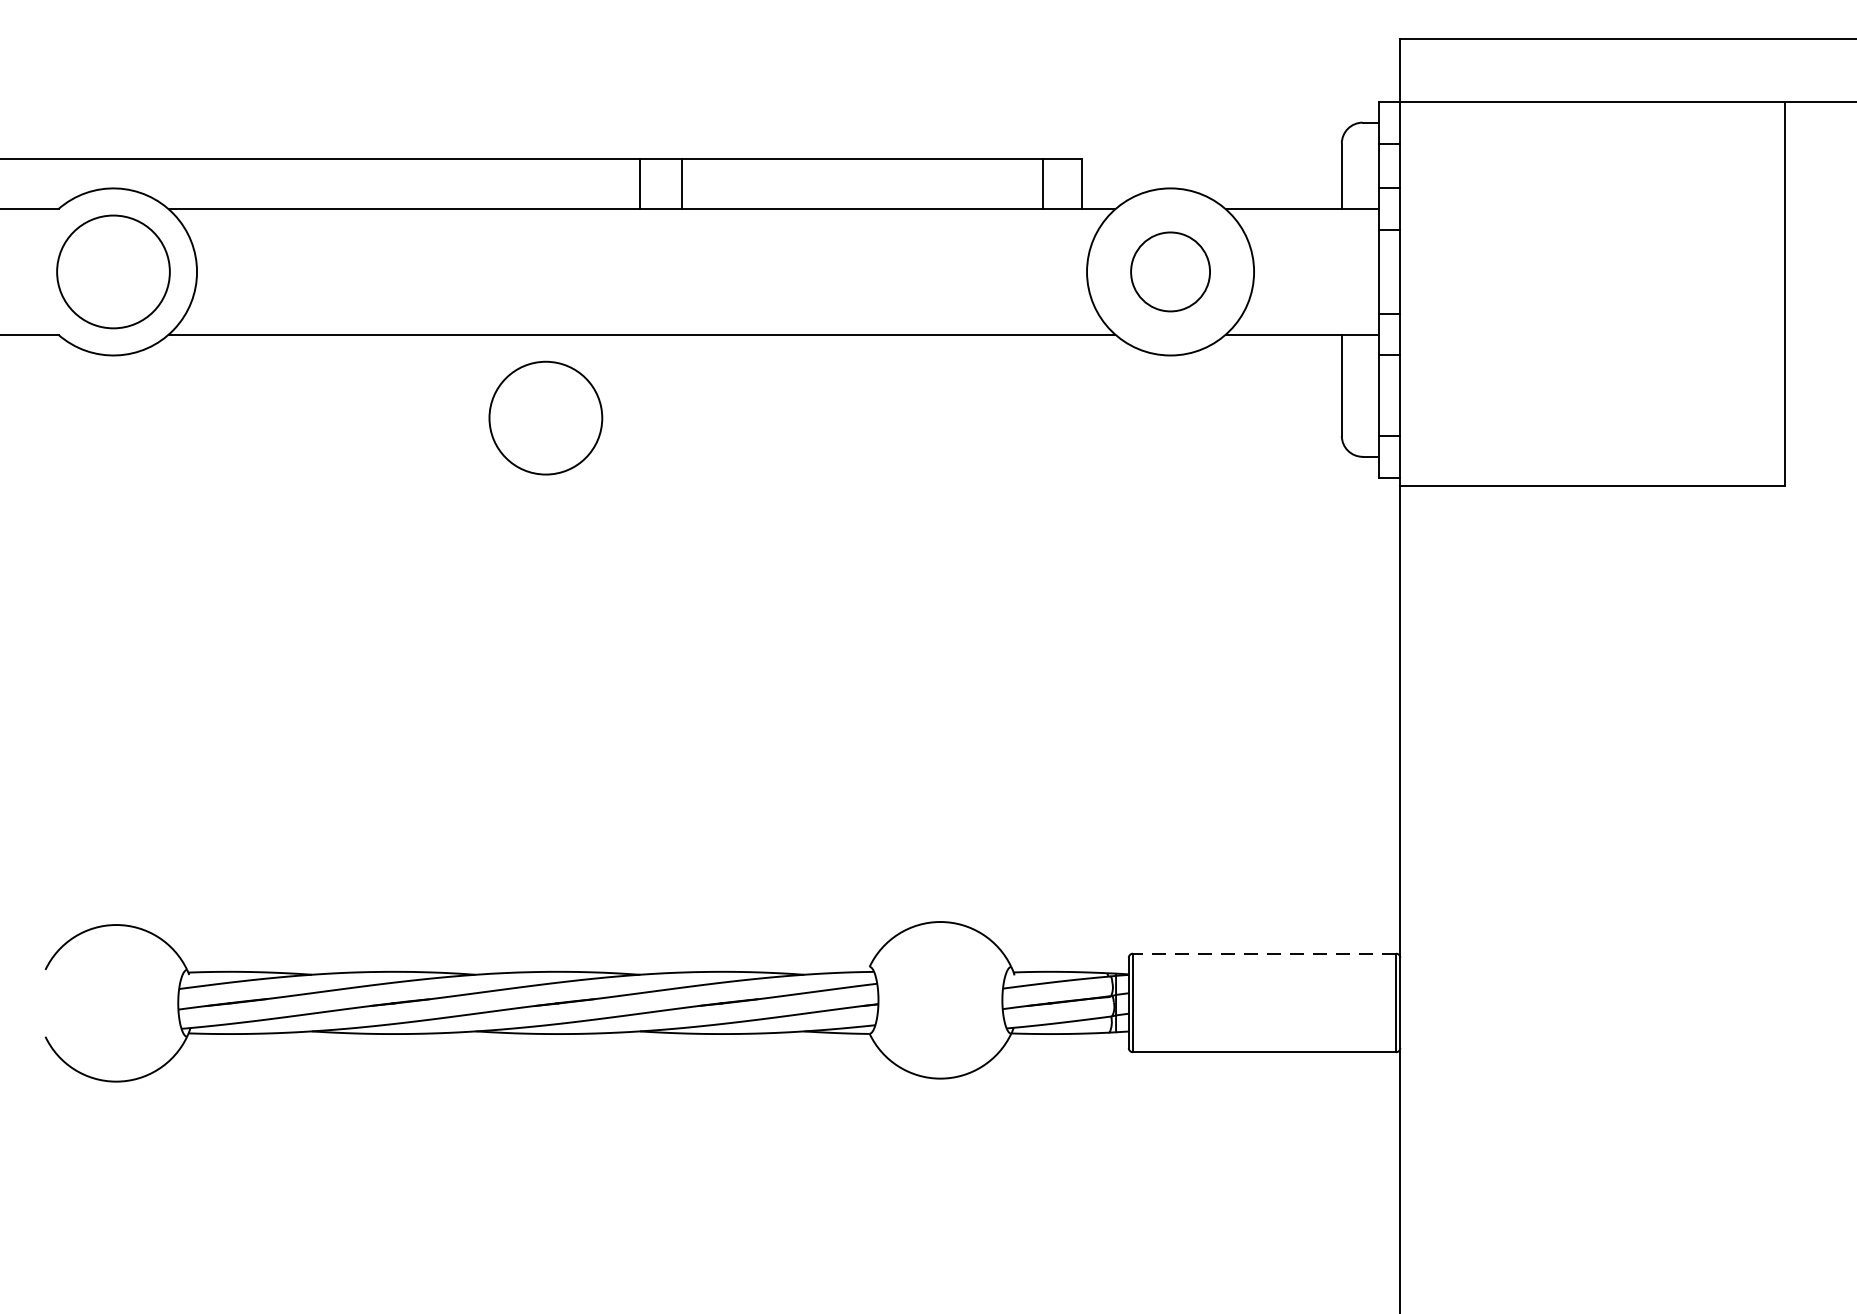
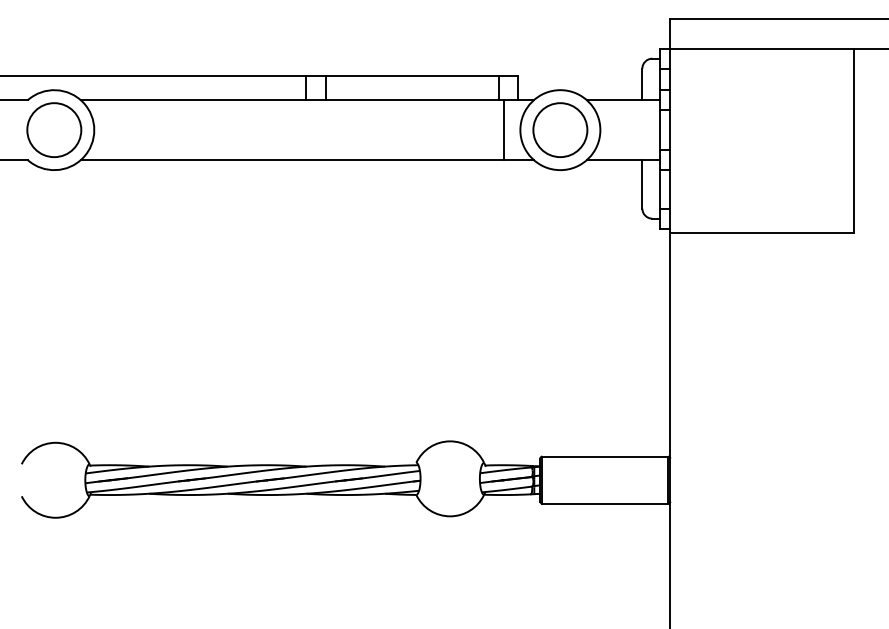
line: (1053, 272) -> (504, 130), added
circle: (1170, 272) -> (560, 130), size x1.43
circle: (546, 416) -> (261, 199), removed
line: (1264, 953) -> (605, 456), dashed -> solid

